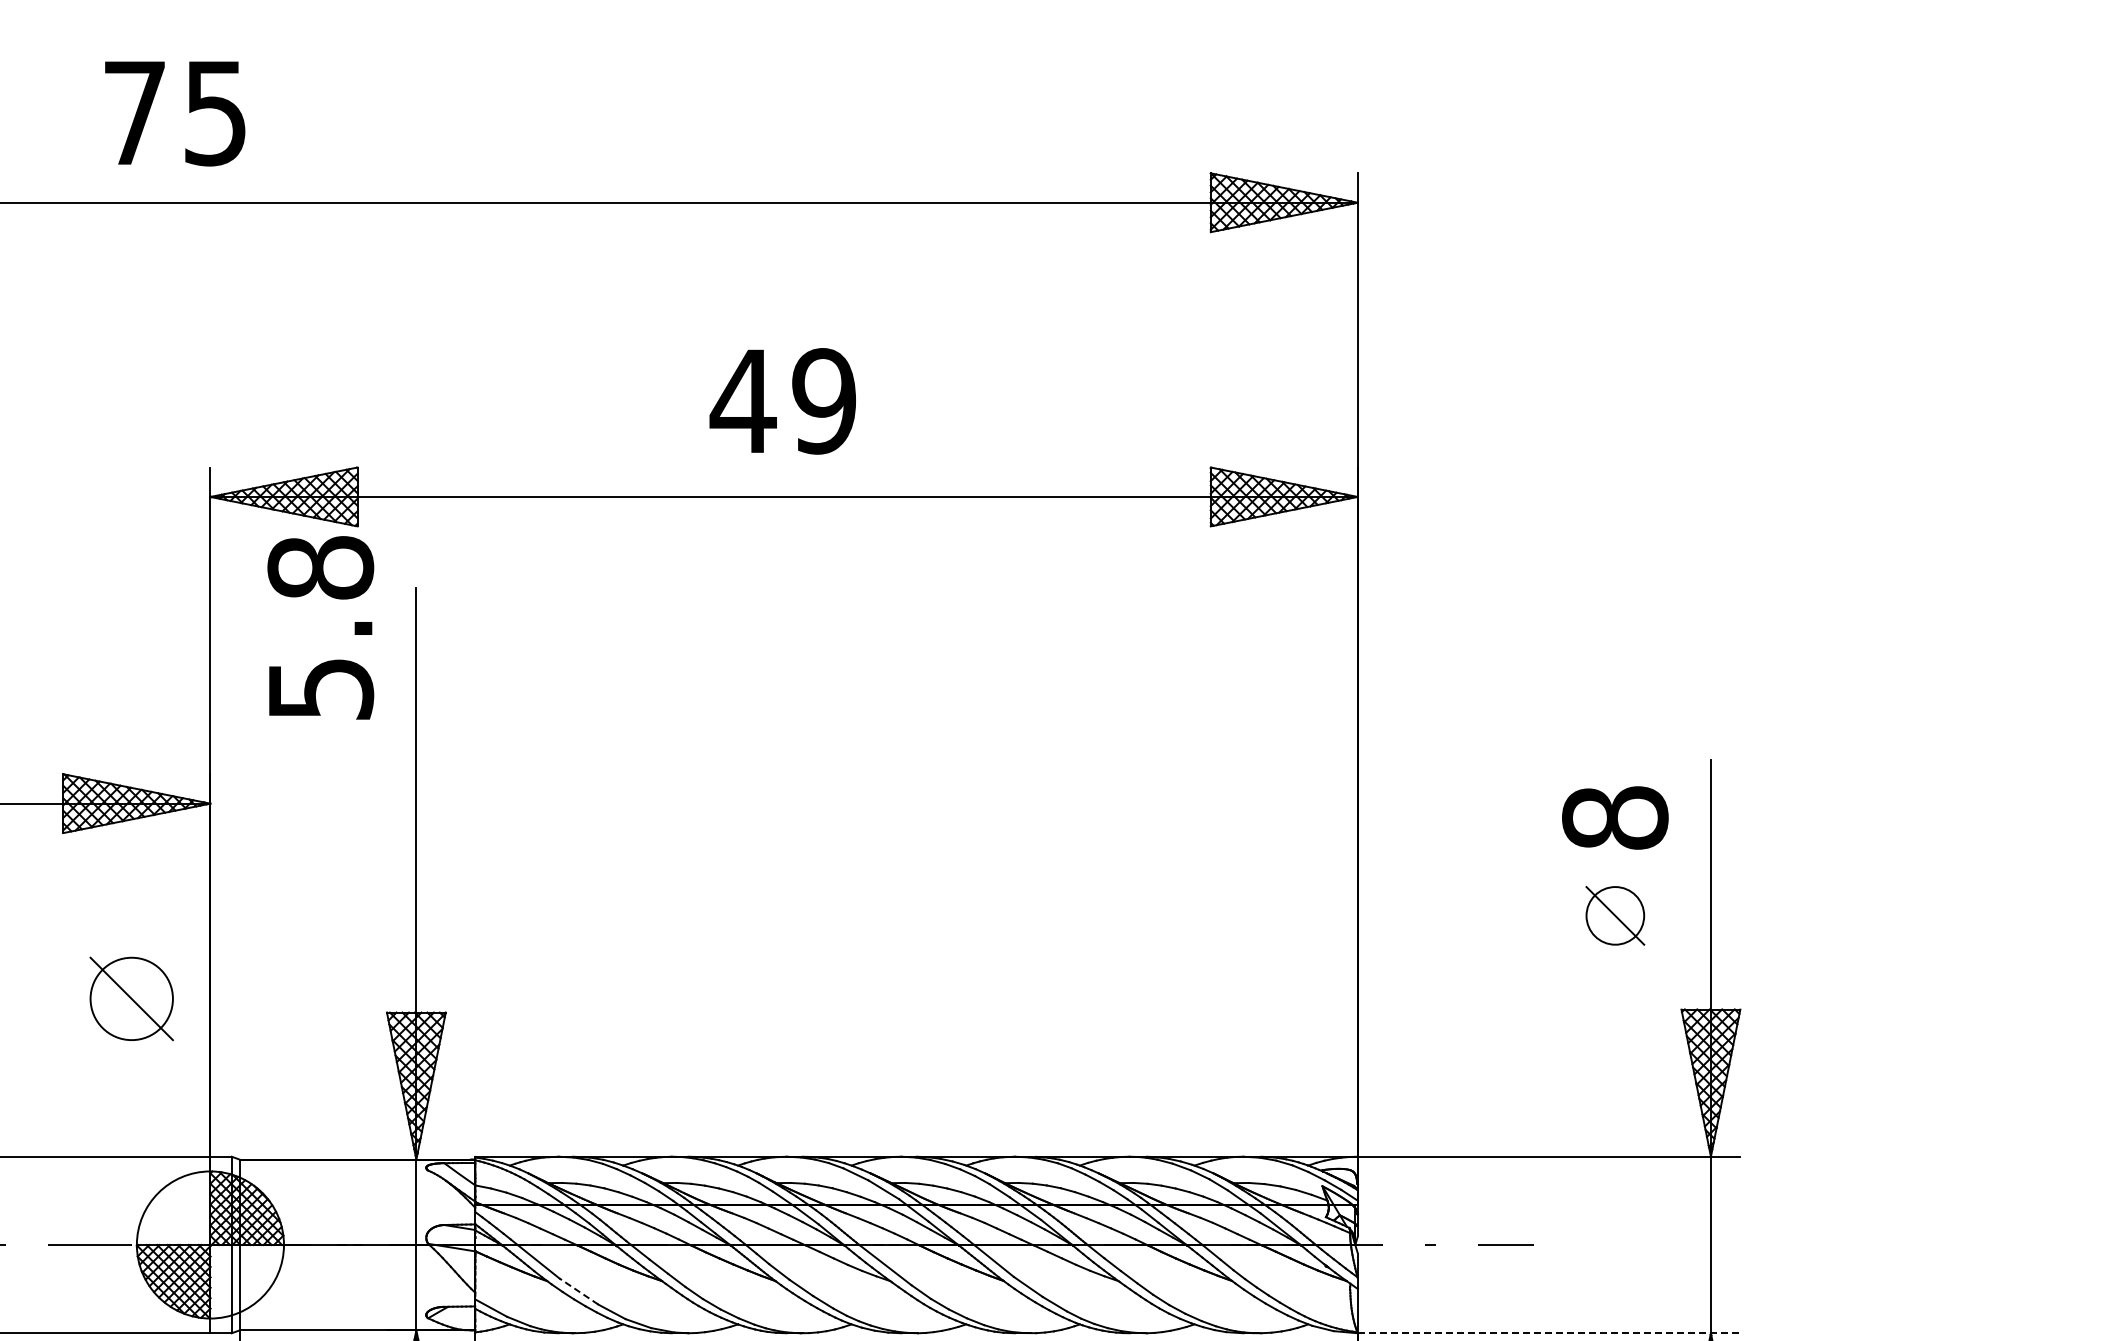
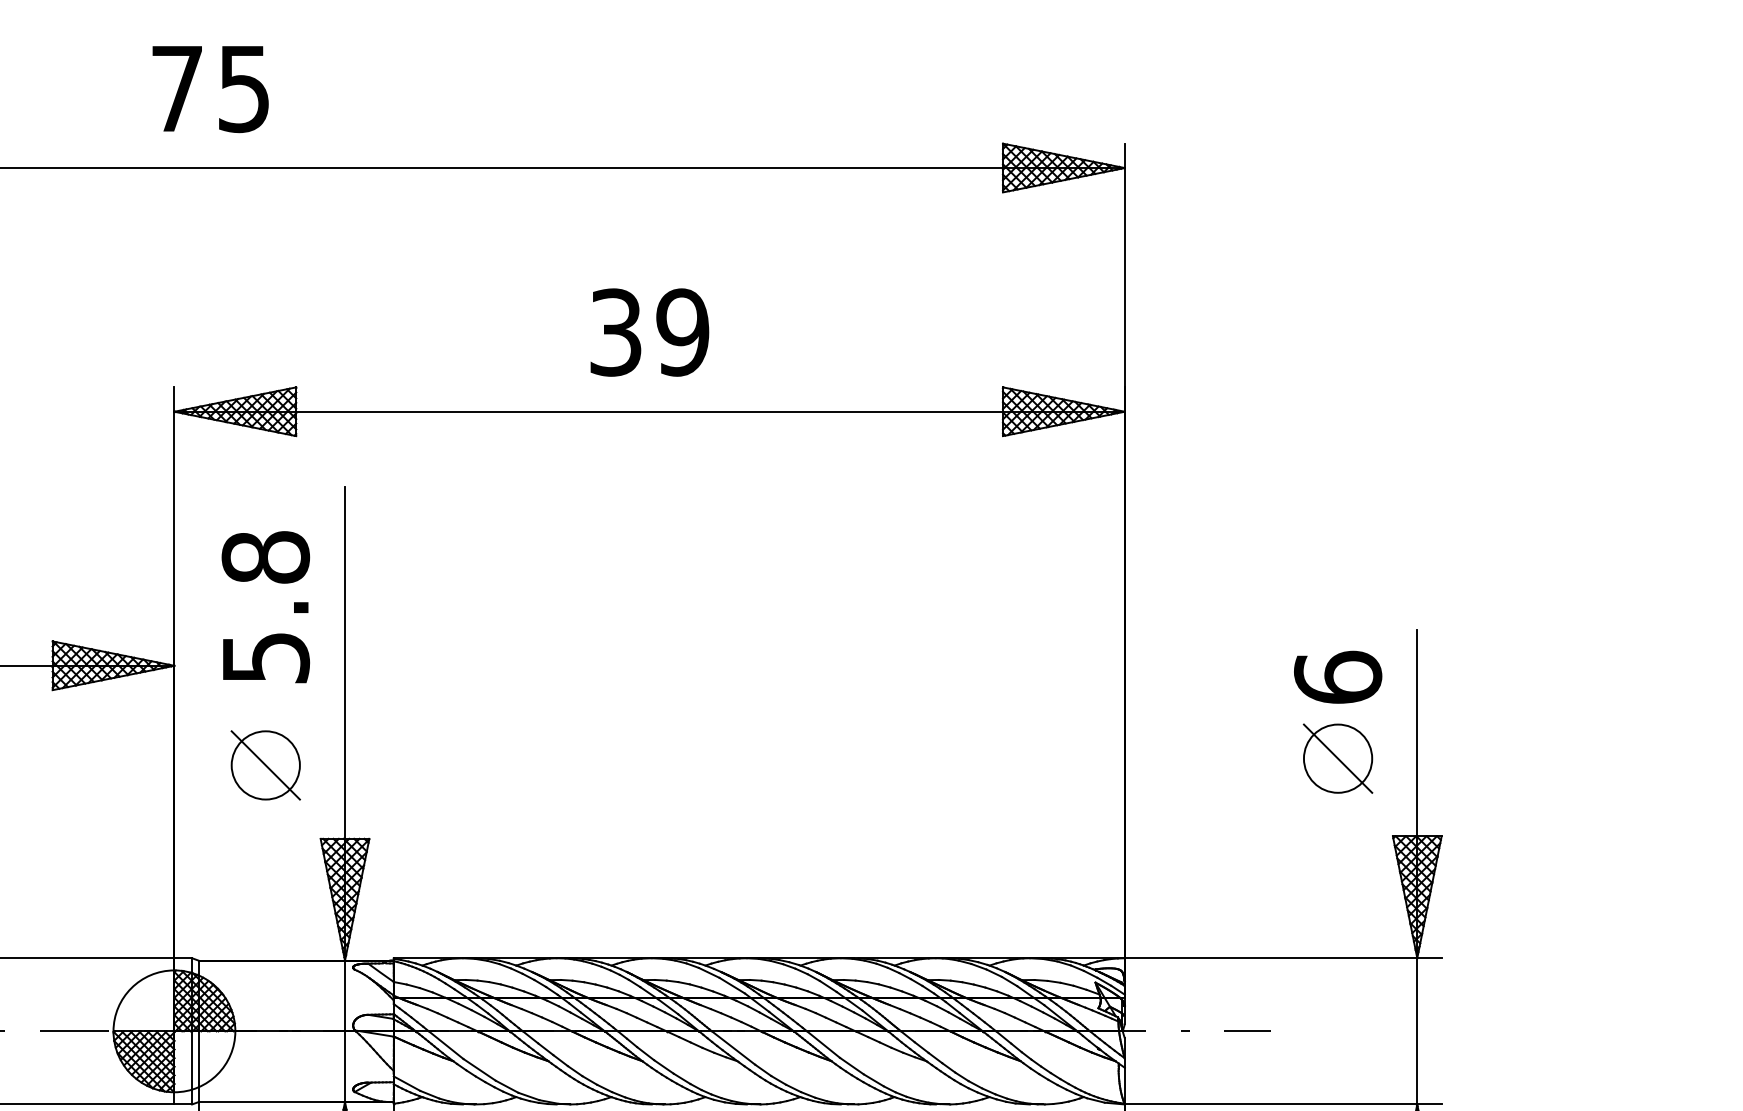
text: (175, 113) -> (210, 89), moved
text: (742, 401) -> (615, 332), 49 -> 39
text: (320, 627) -> (265, 606), moved
text: (1615, 817) -> (1338, 677), 8 -> 6
part: (1615, 915) -> (1338, 758), size x1.43
part: (131, 998) -> (265, 765), moved
line: (578, 1291) -> (479, 1069), dashed -> solid
line: (1549, 1333) -> (1283, 1104), dashed -> solid

